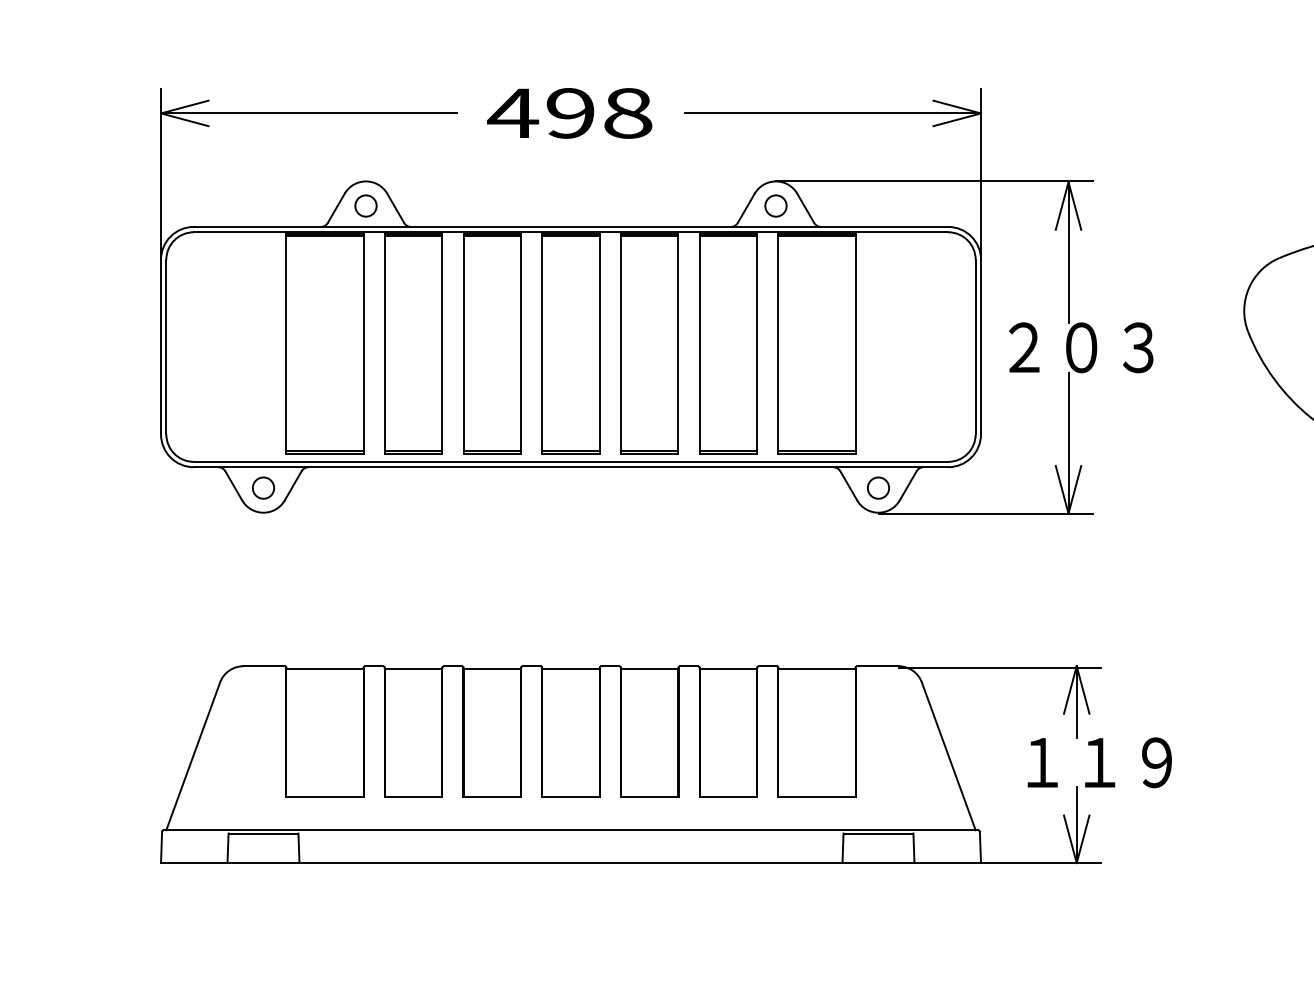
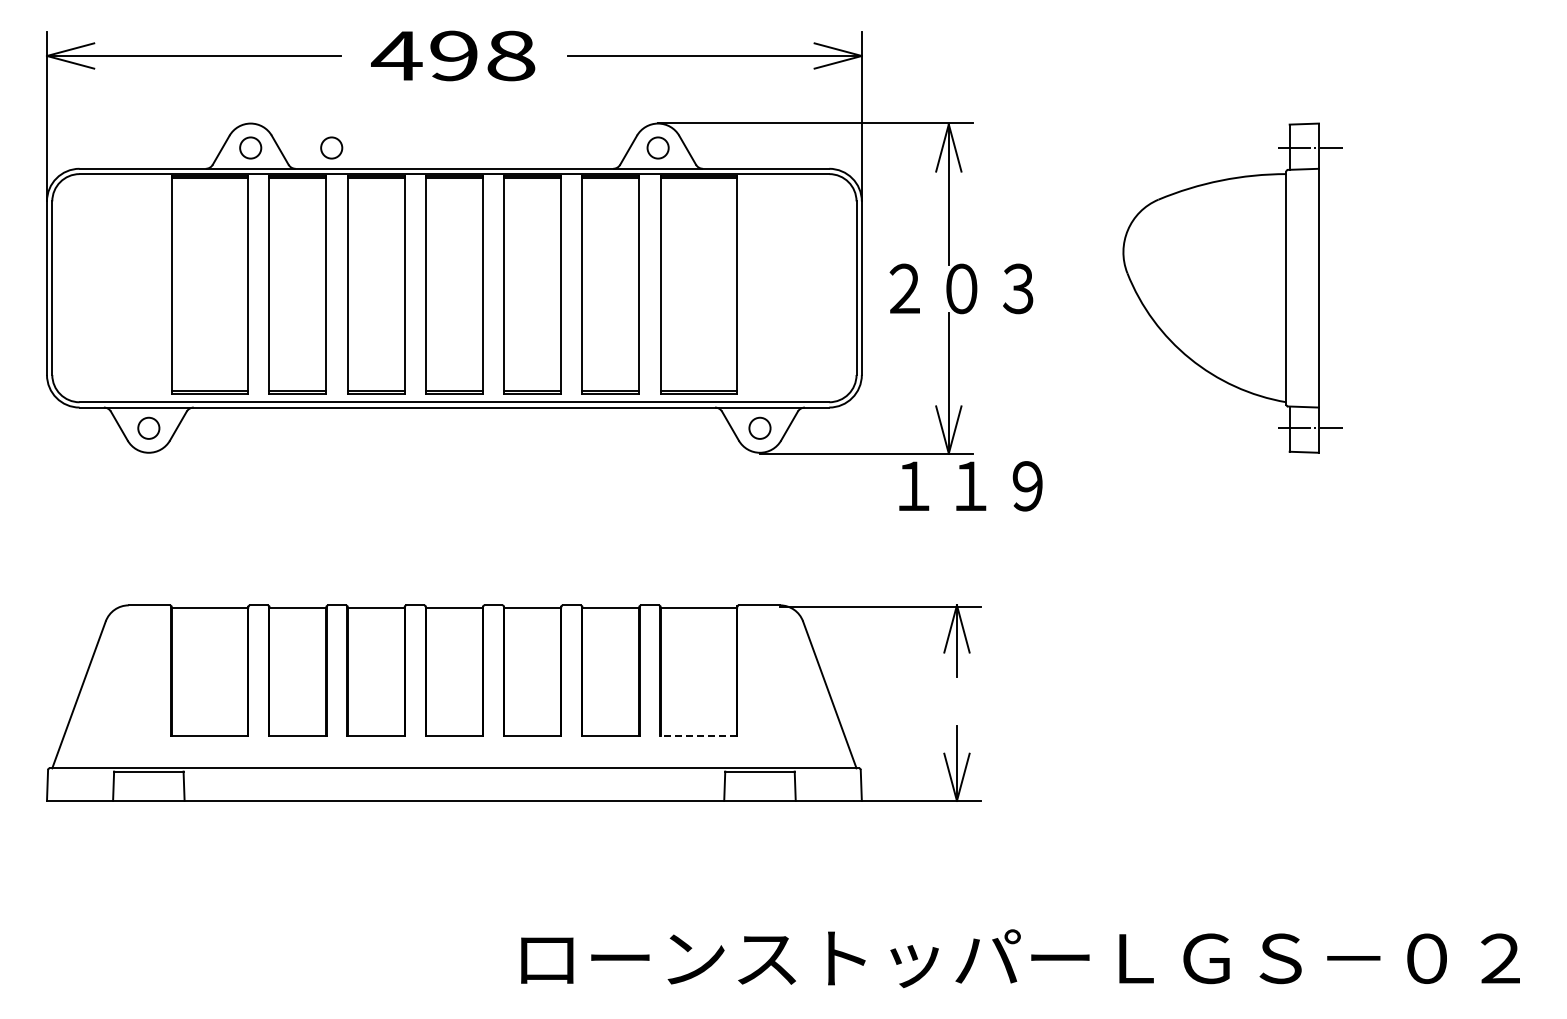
circle: (447, 205) -> (331, 147), added
text: (1099, 762) -> (970, 486), moved
line: (816, 797) -> (698, 735), solid -> dashed

